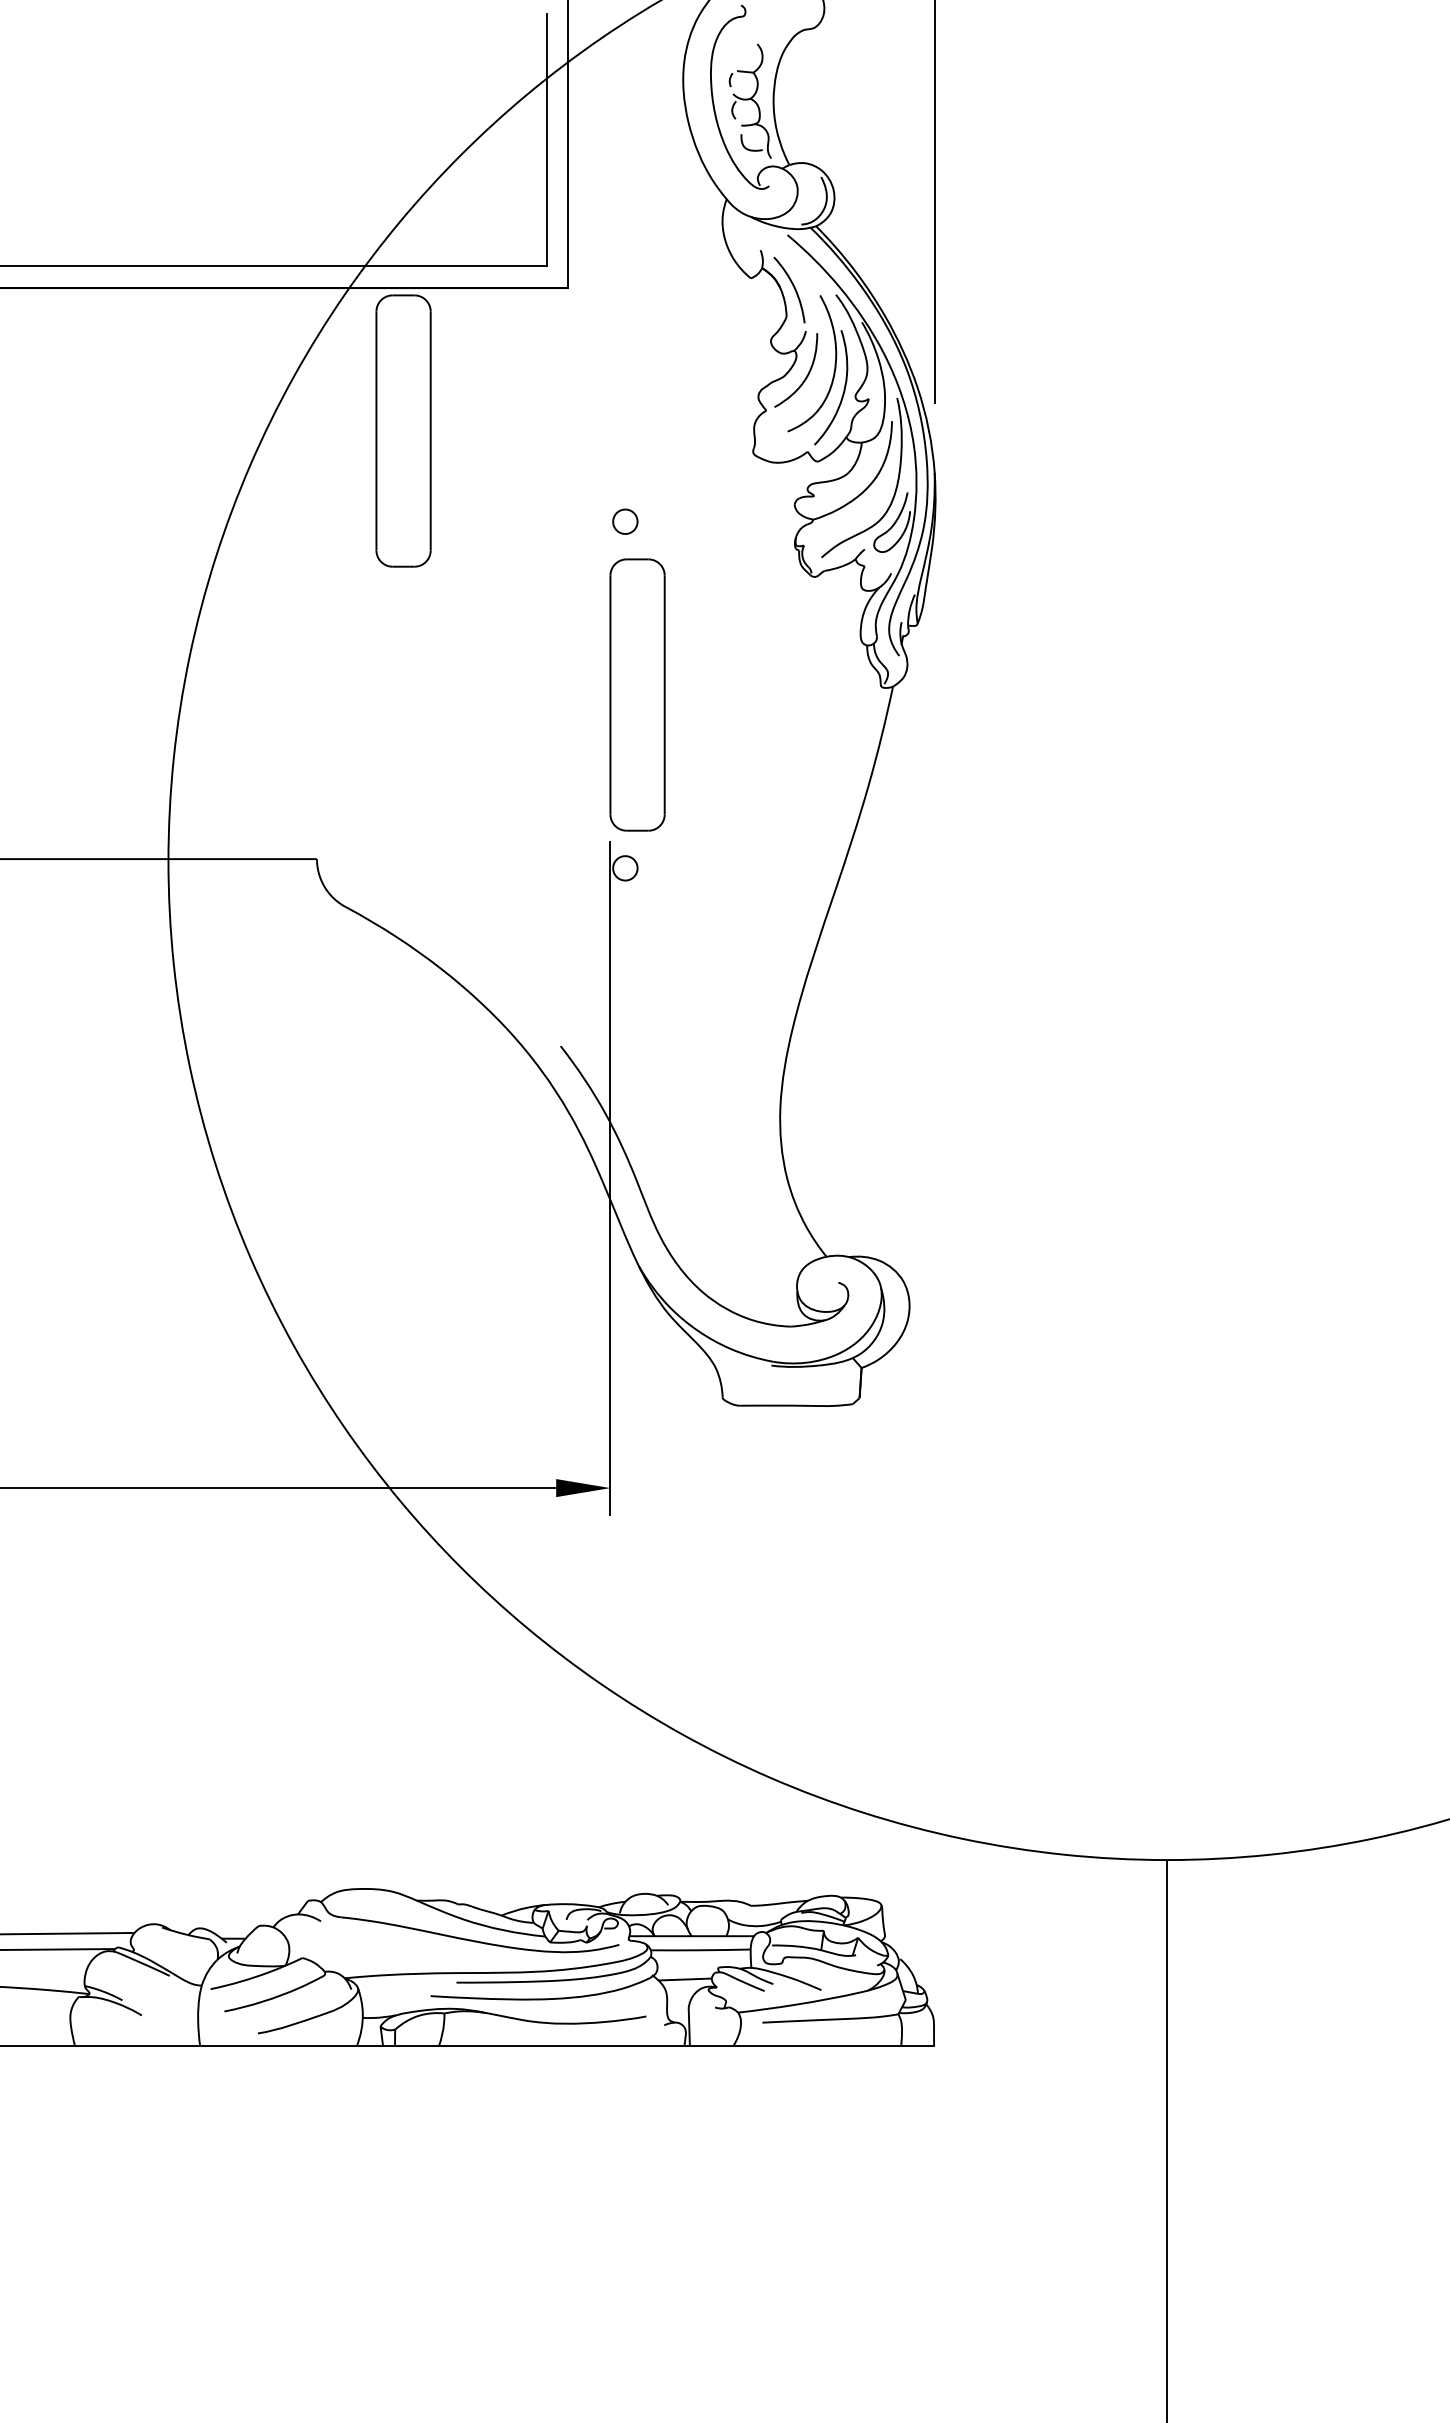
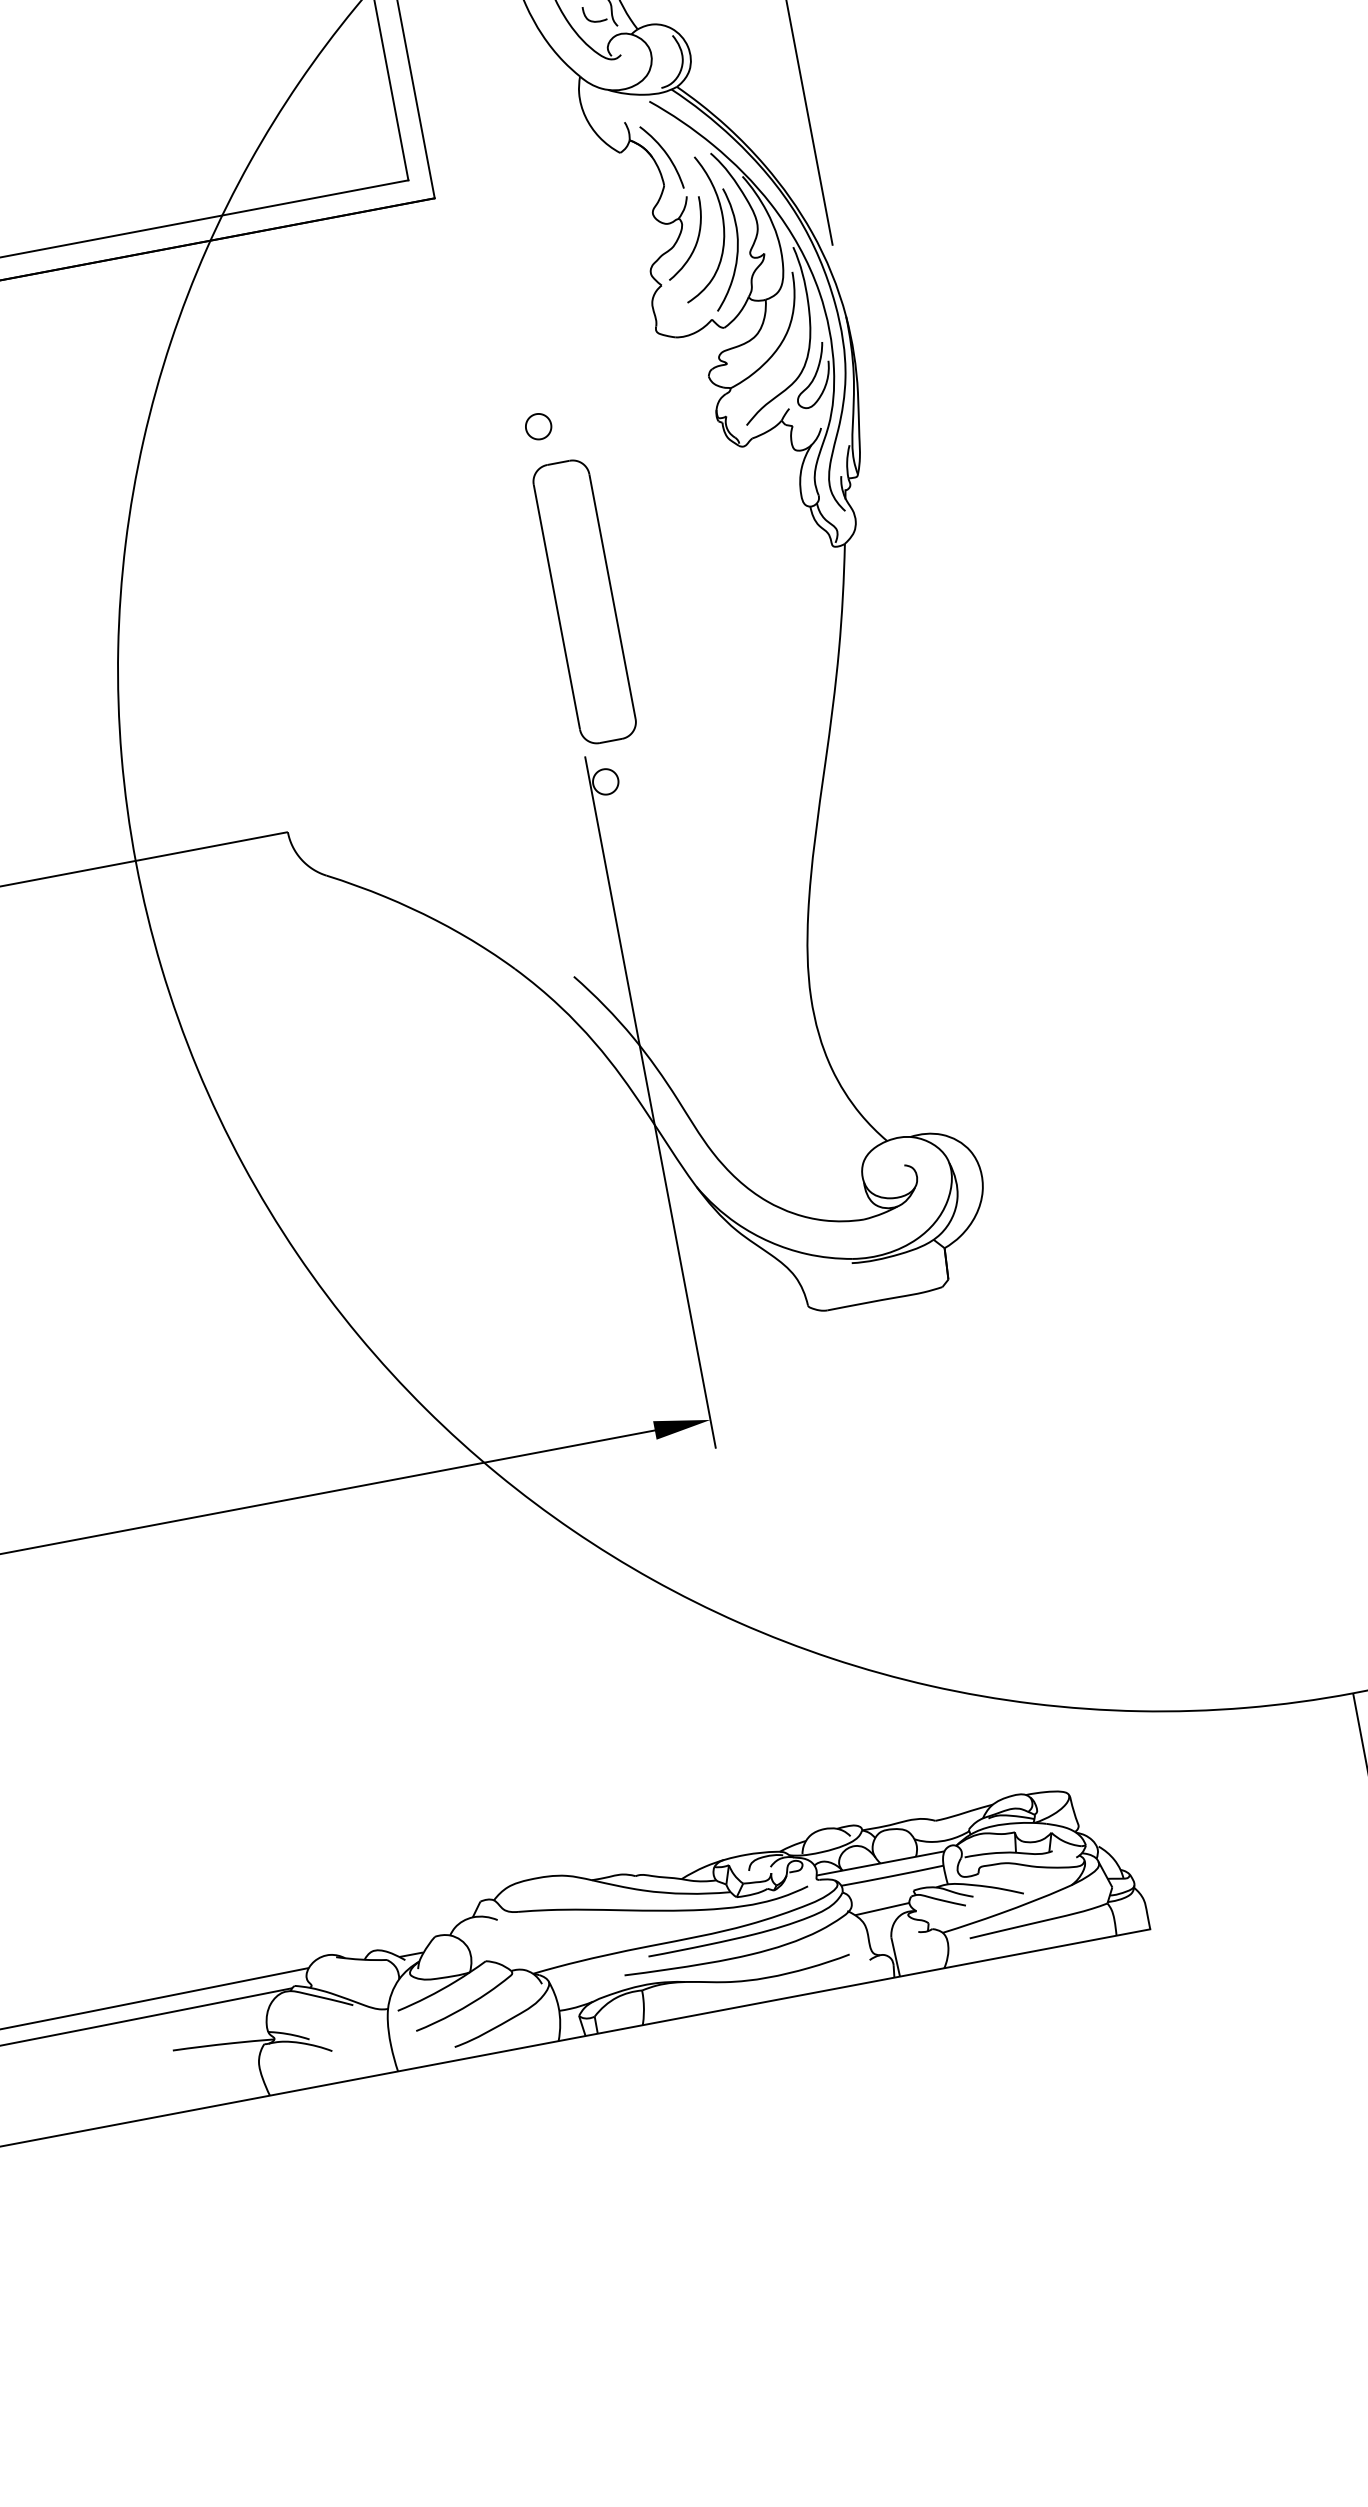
part: (403, 430) -> (293, 376), removed

